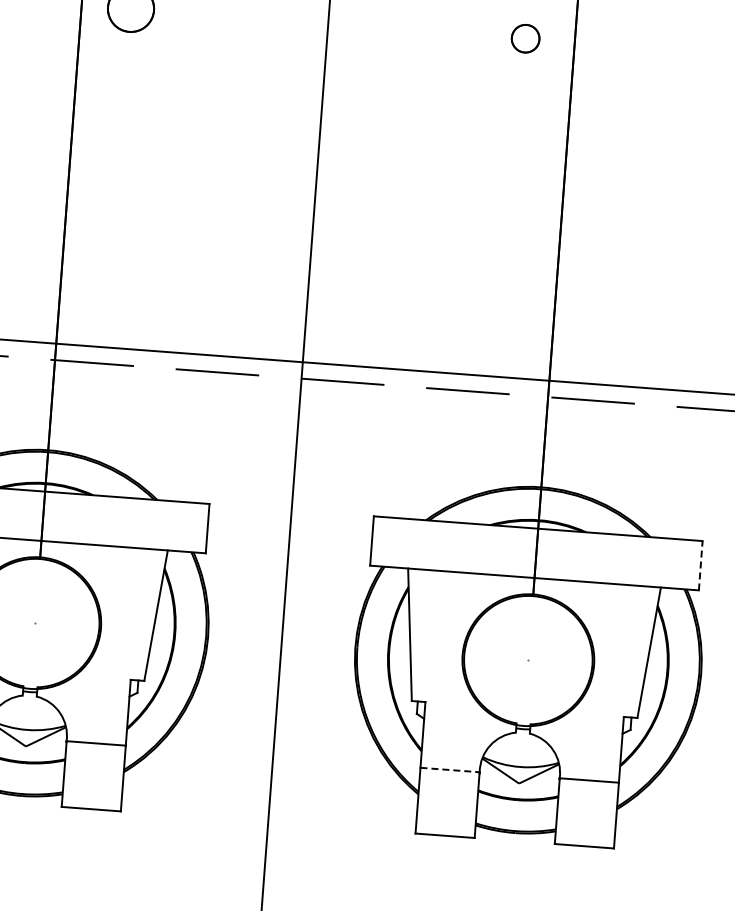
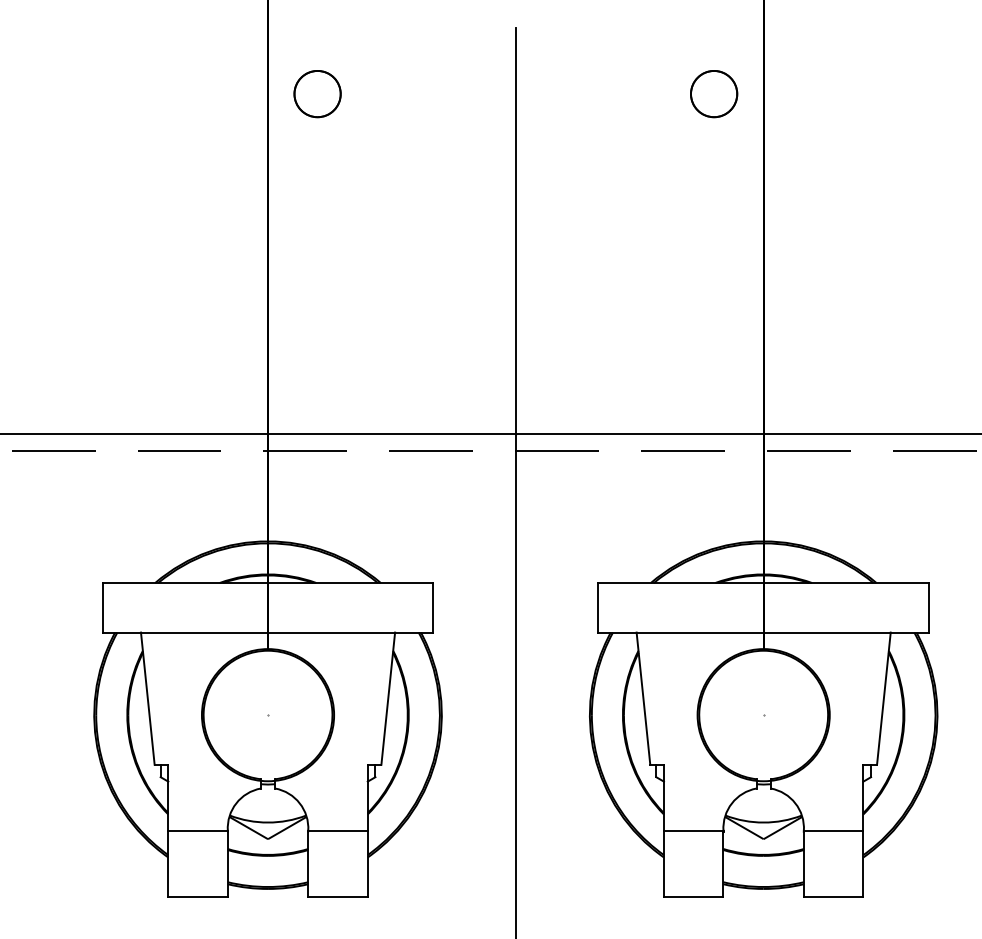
circle: (525, 39) -> (714, 94), size x1.67
line: (700, 565) -> (928, 607), dashed -> solid
line: (449, 769) -> (693, 830), dashed -> solid

